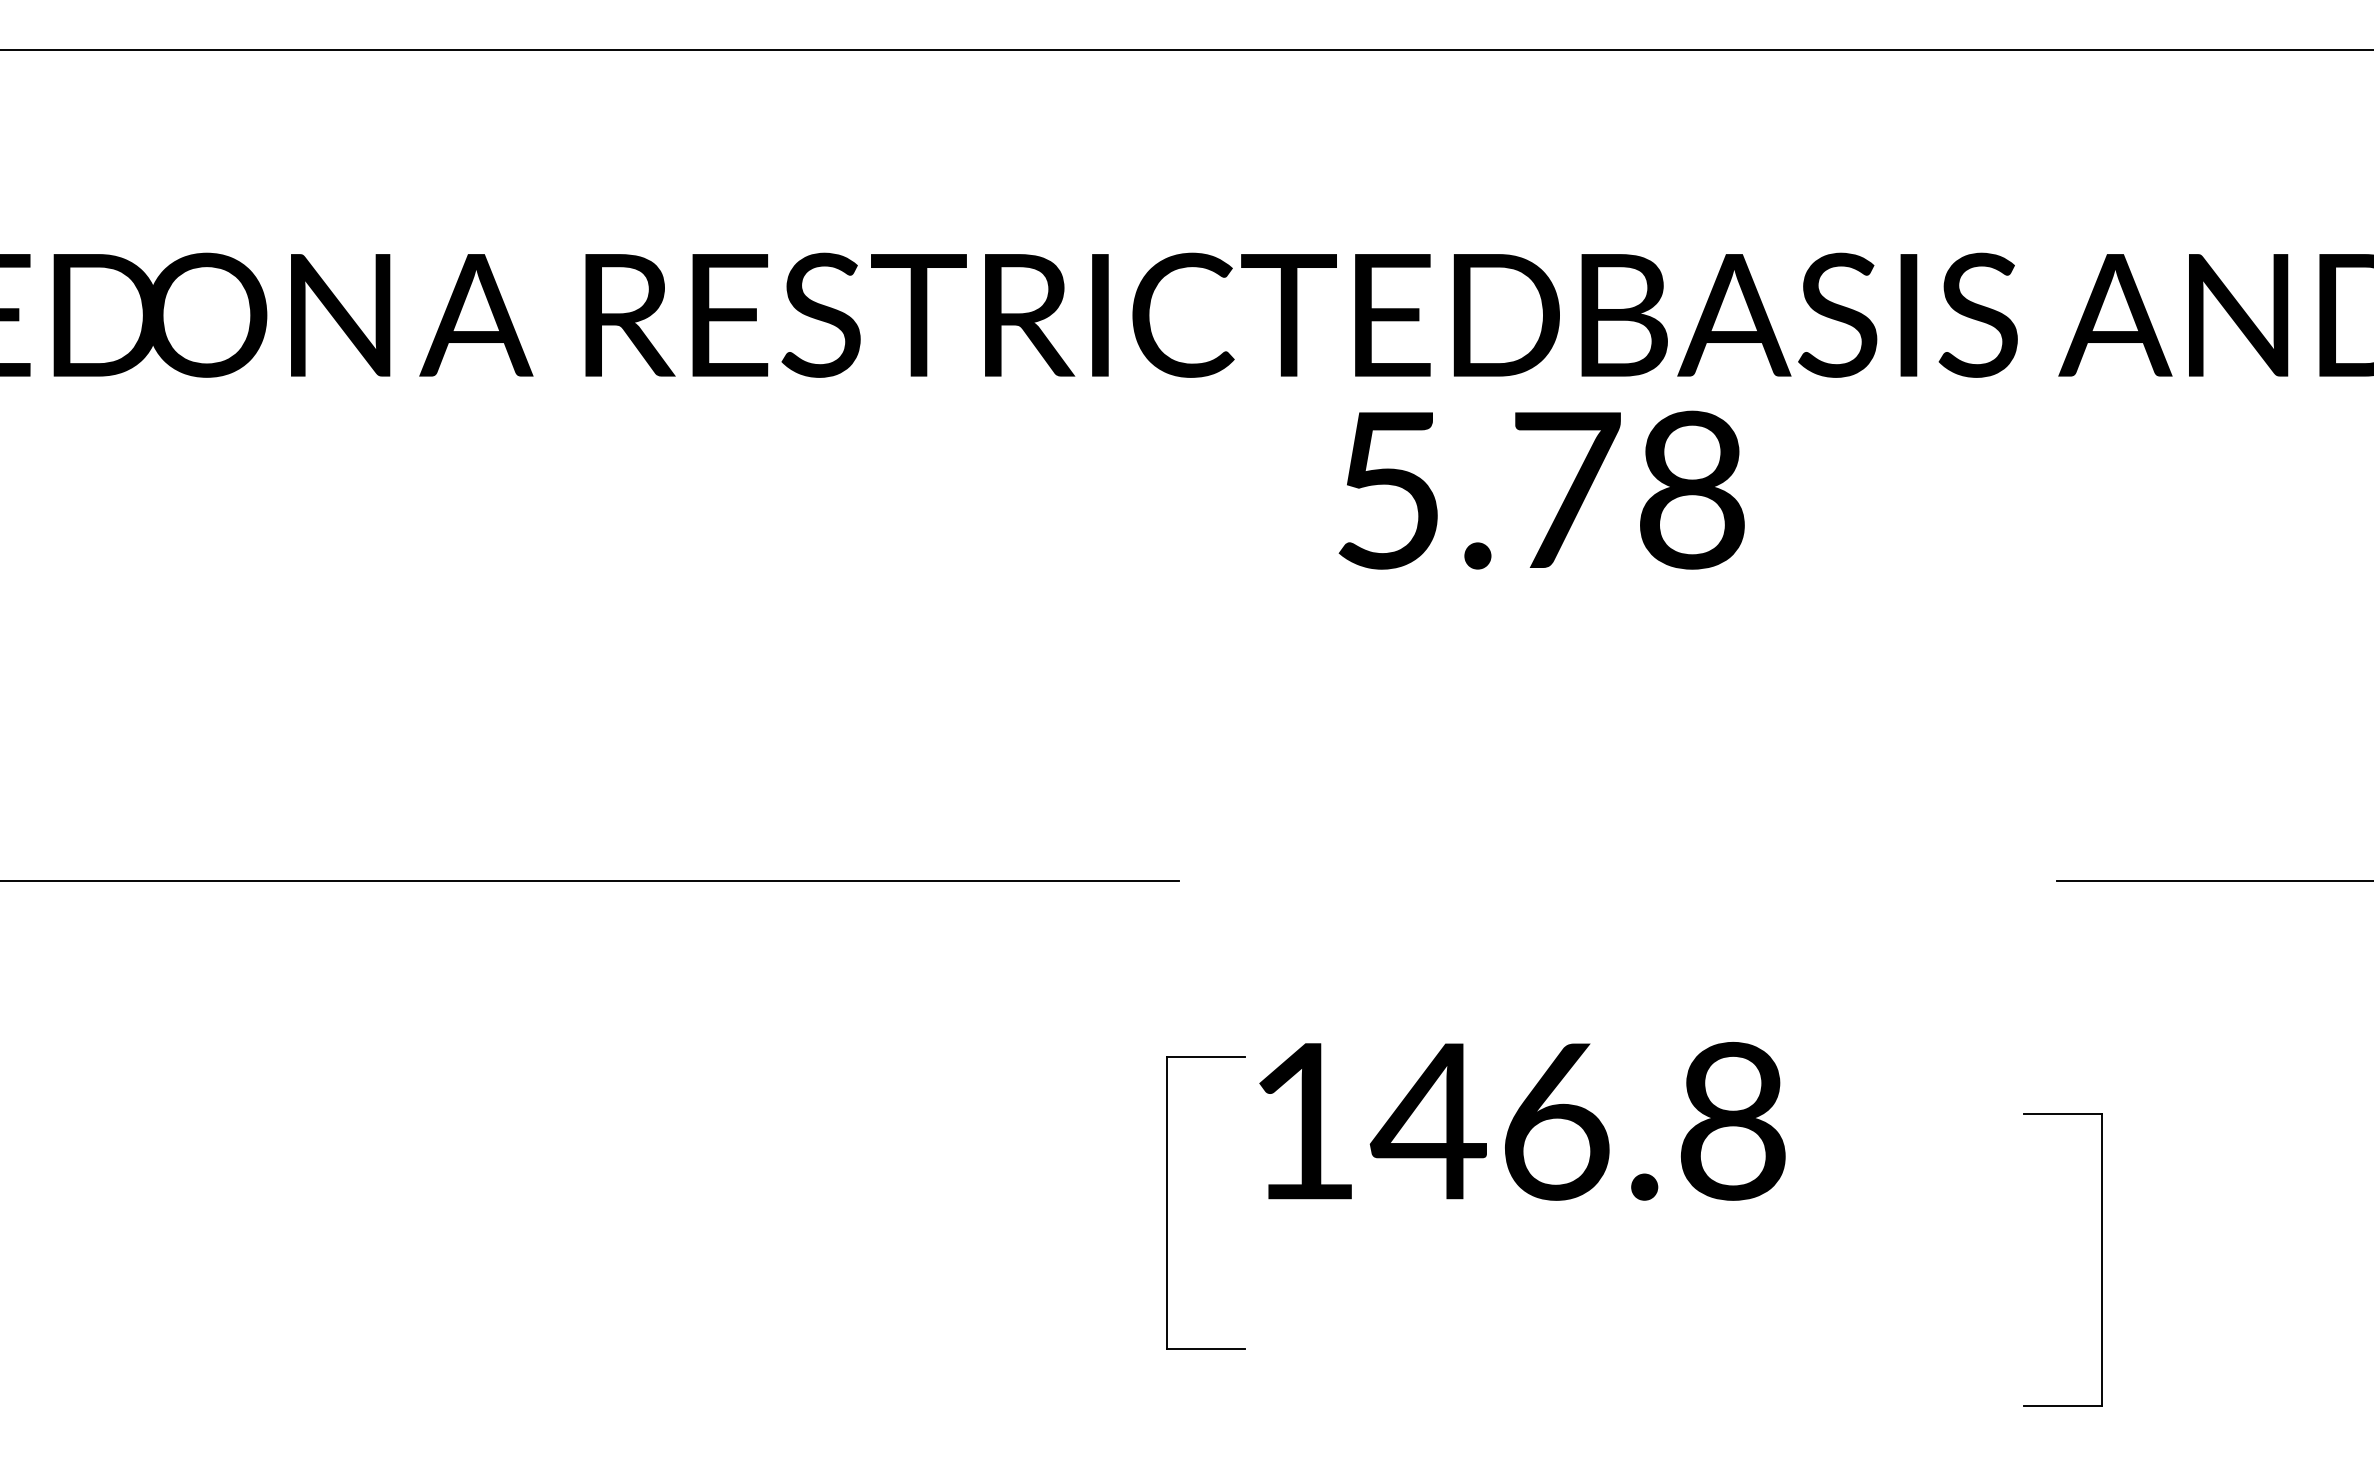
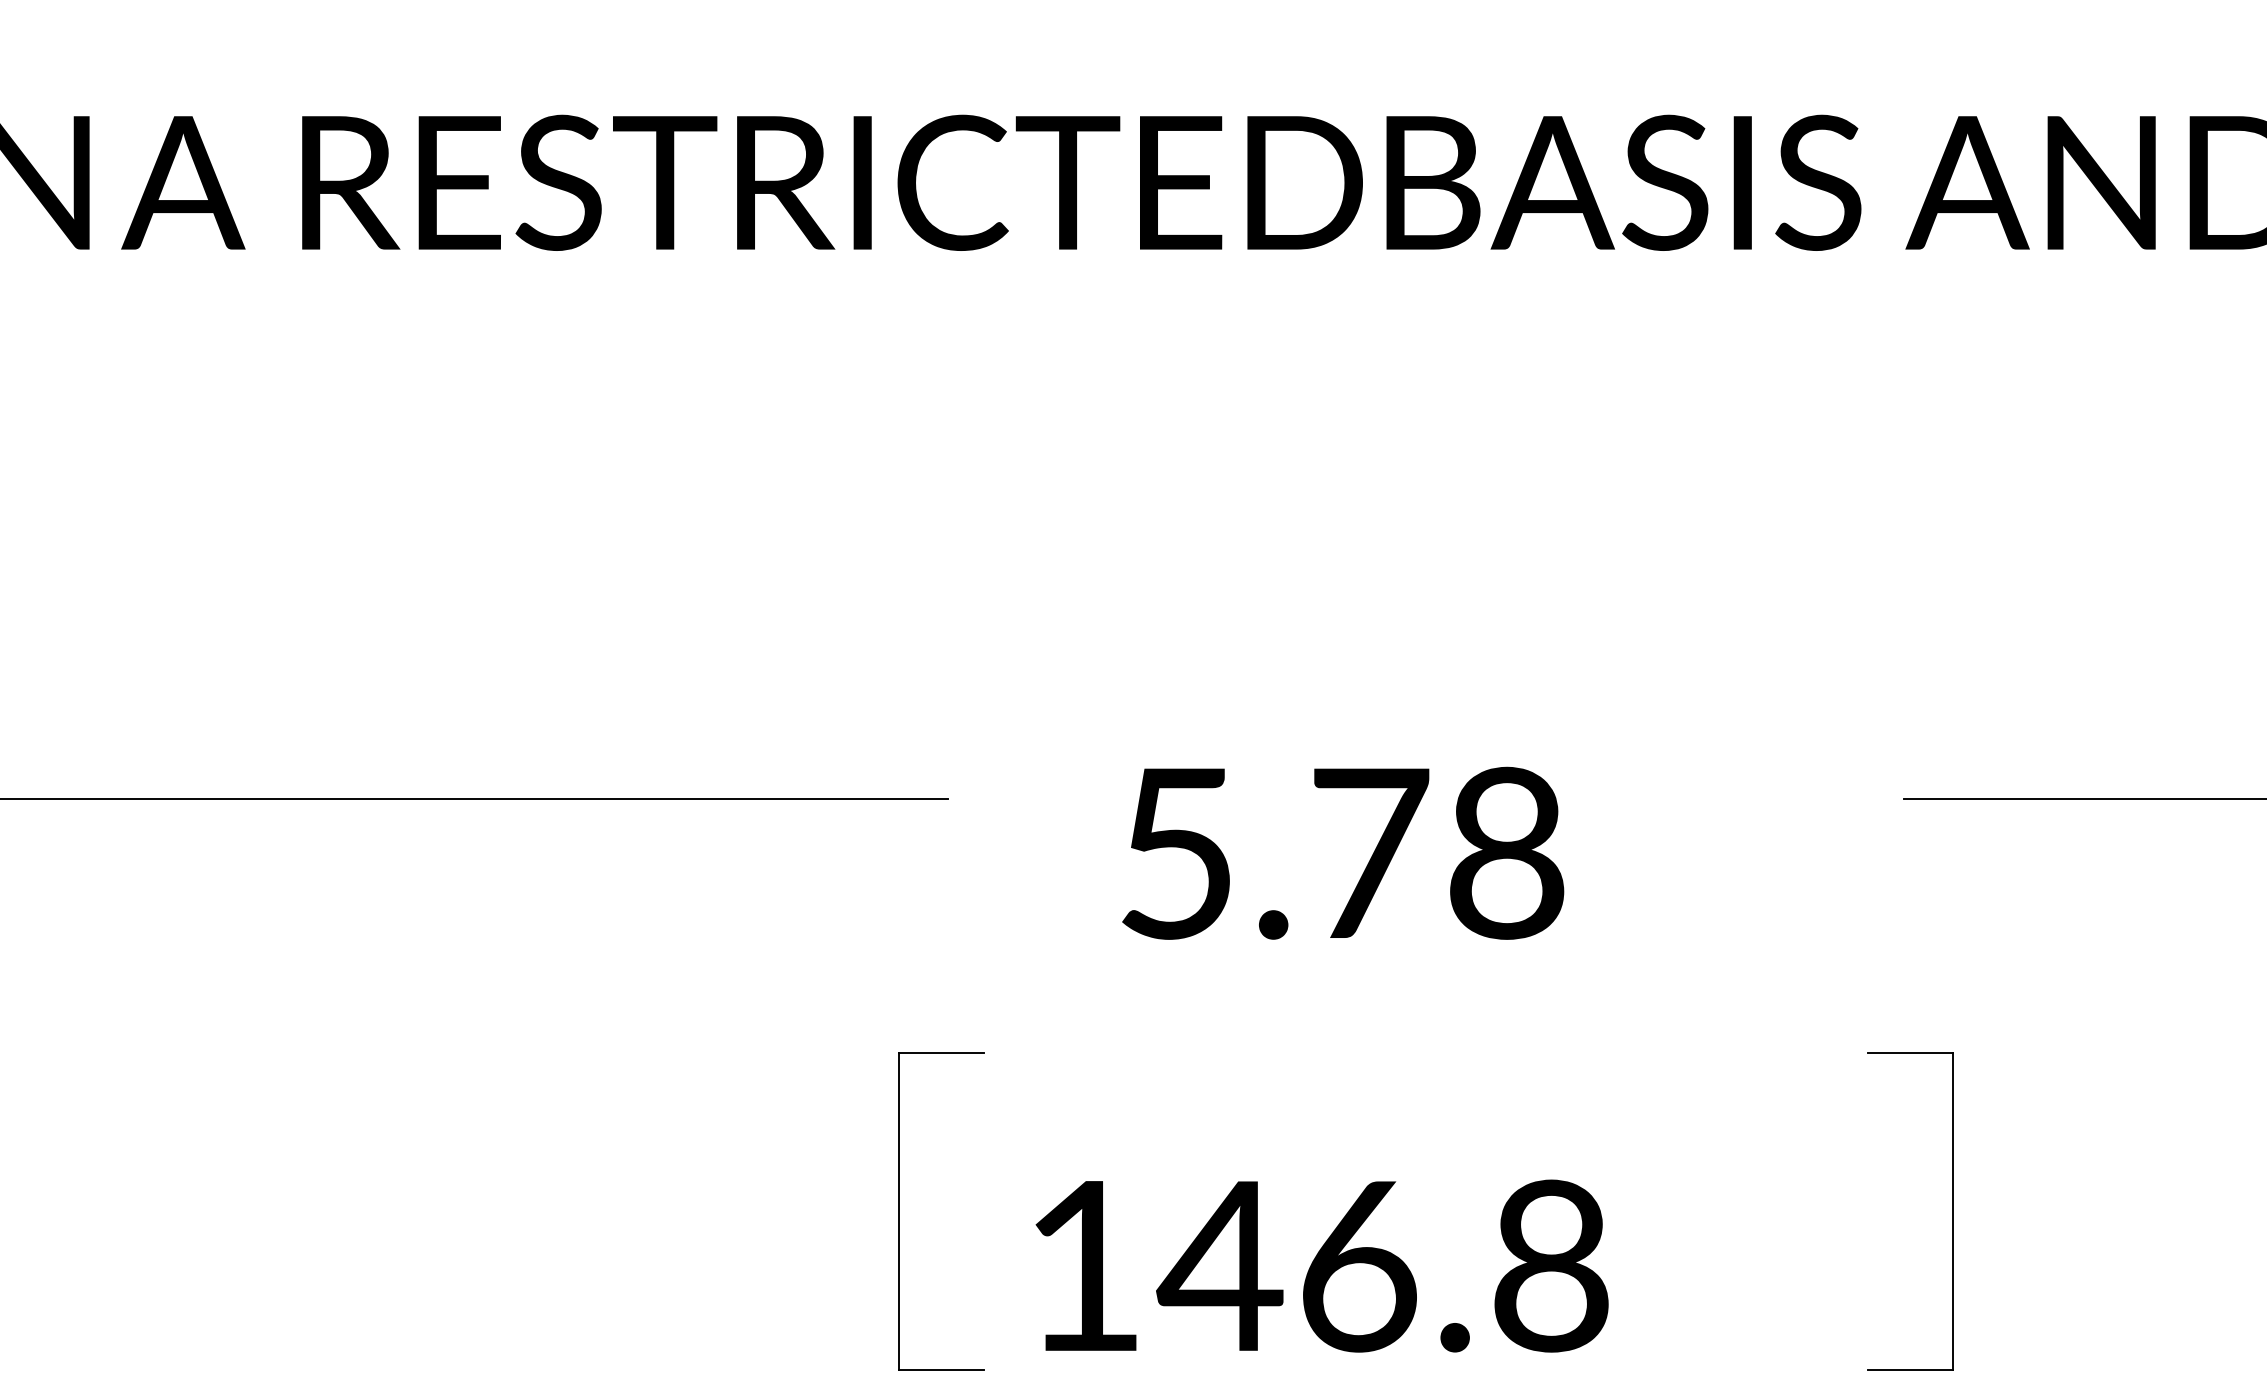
text: (1541, 489) -> (1342, 852), moved
text: (1522, 1121) -> (1322, 1266), moved
part: (1167, 1202) -> (899, 1210), moved

